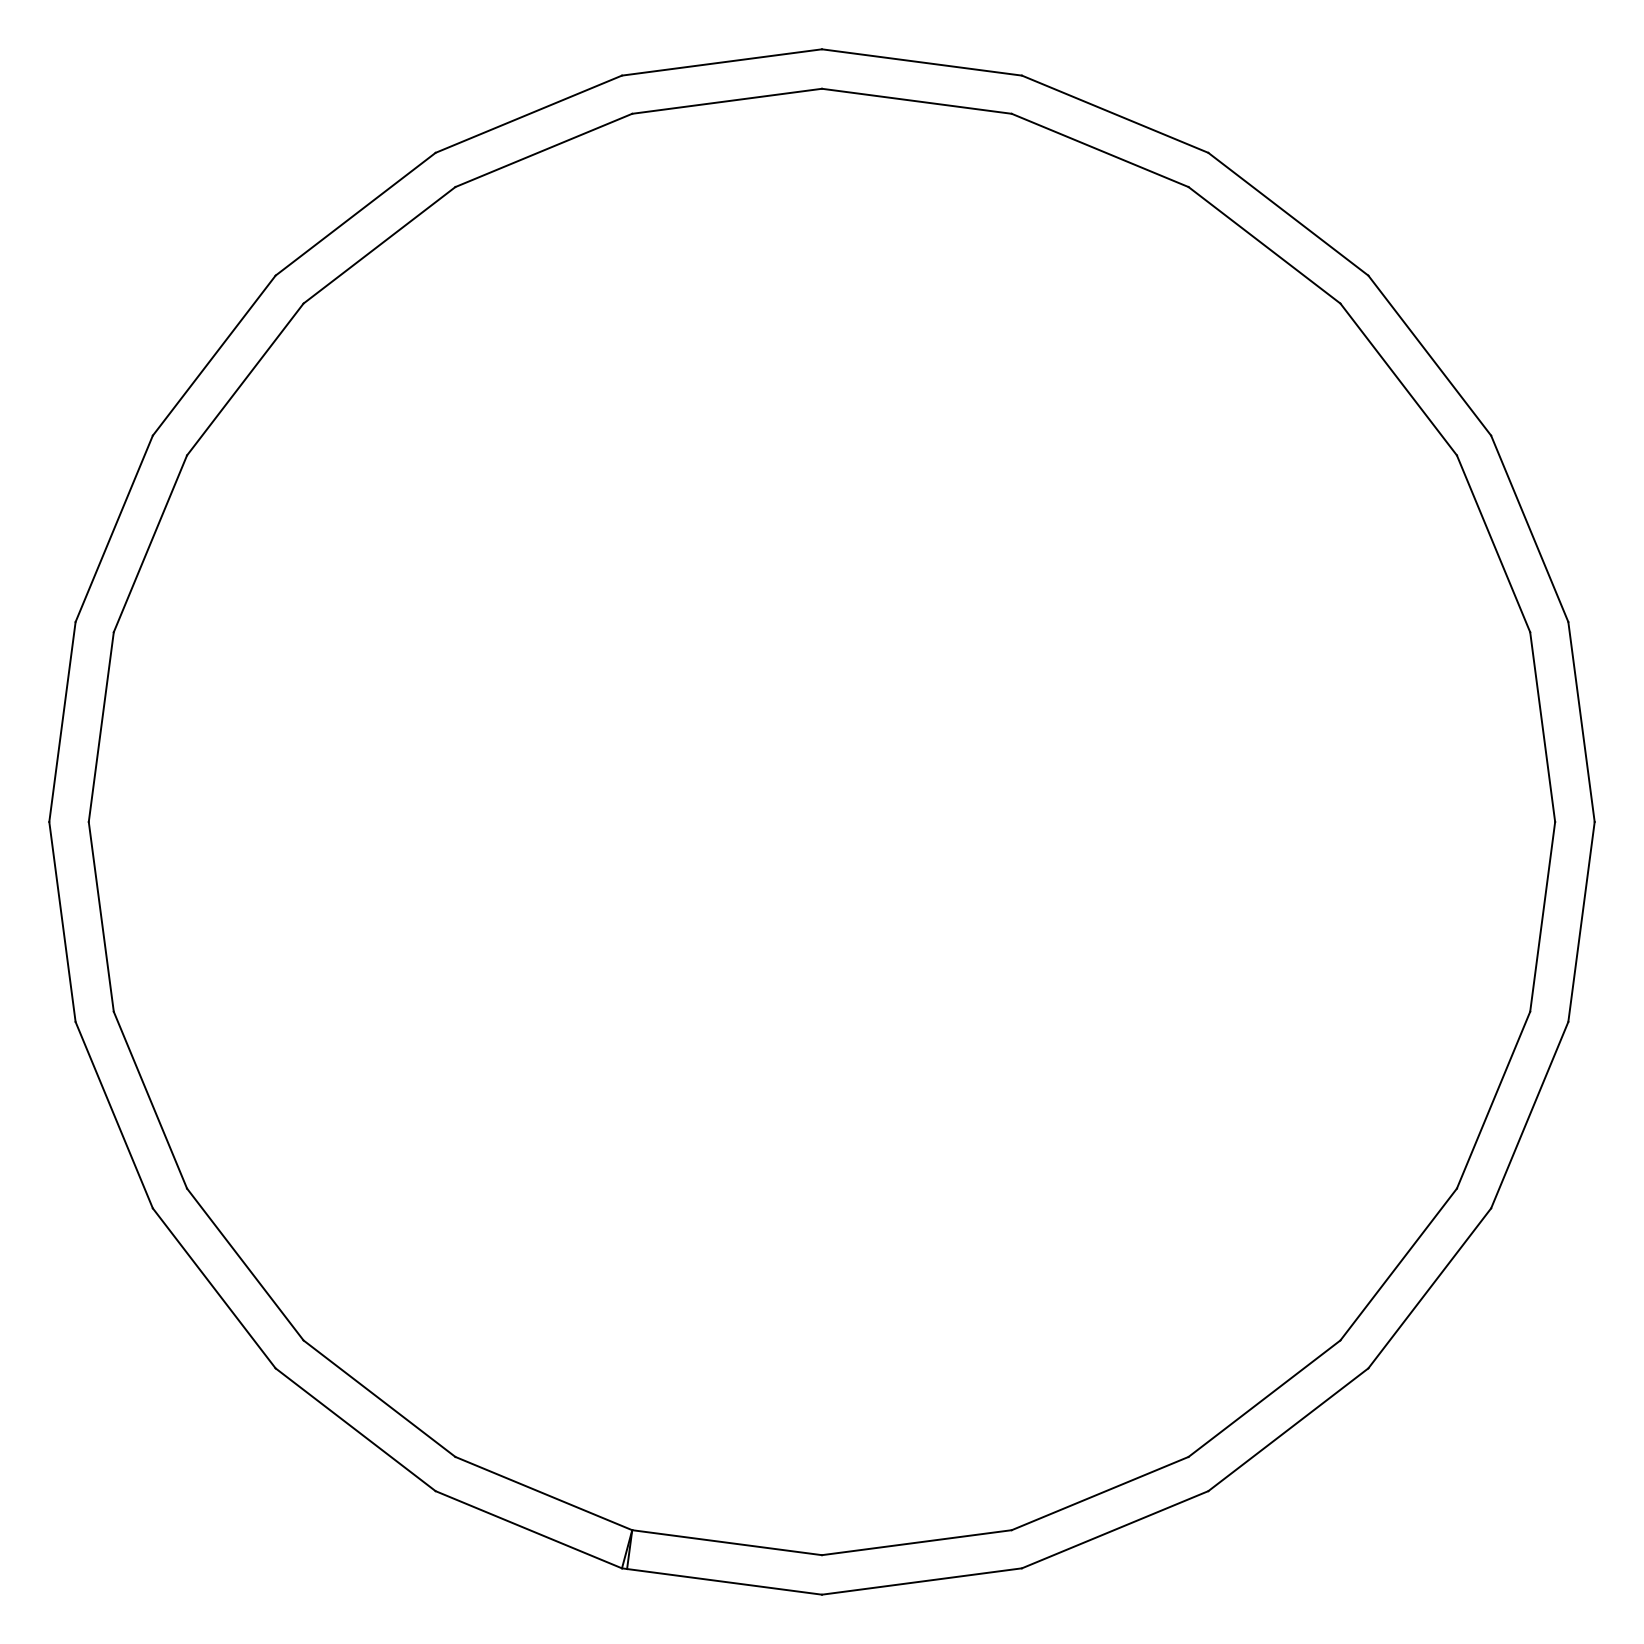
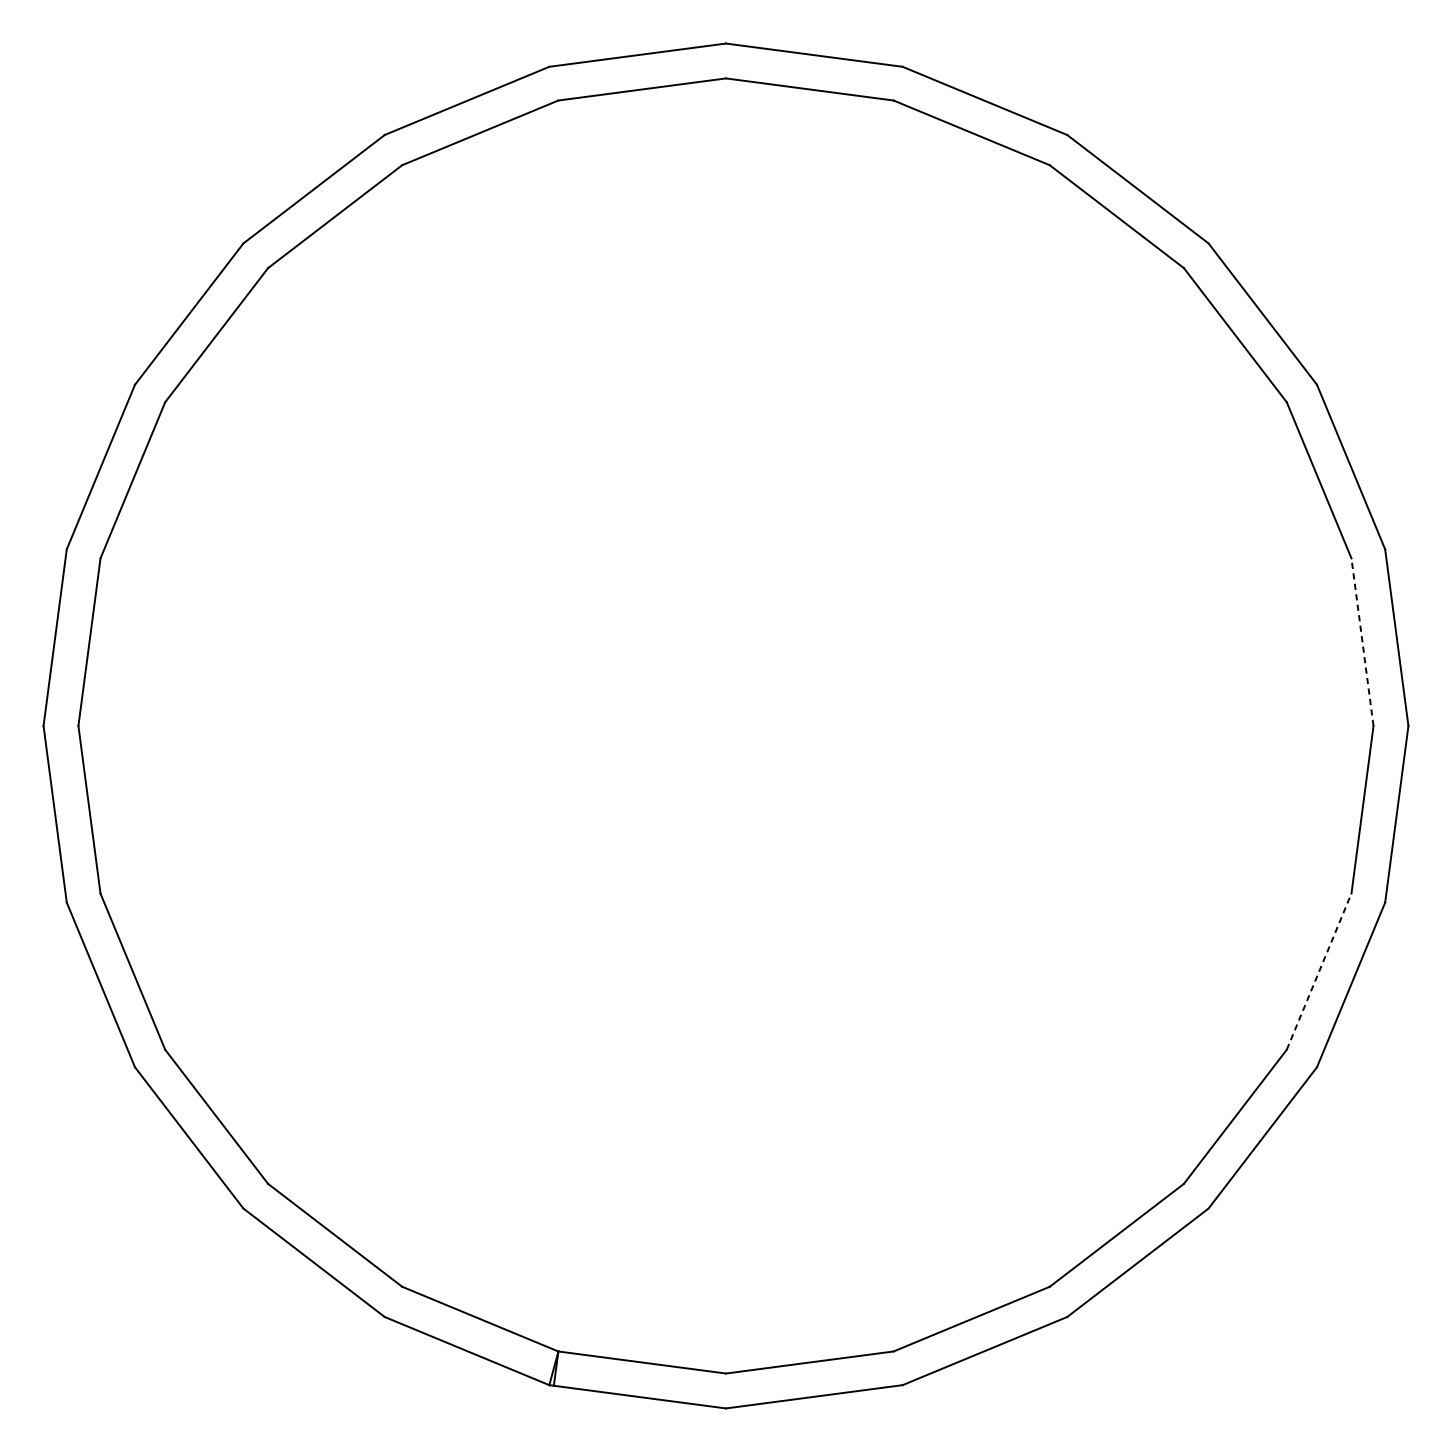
line: (1542, 727) -> (1362, 642), solid -> dashed
line: (1493, 1100) -> (1319, 971), solid -> dashed

